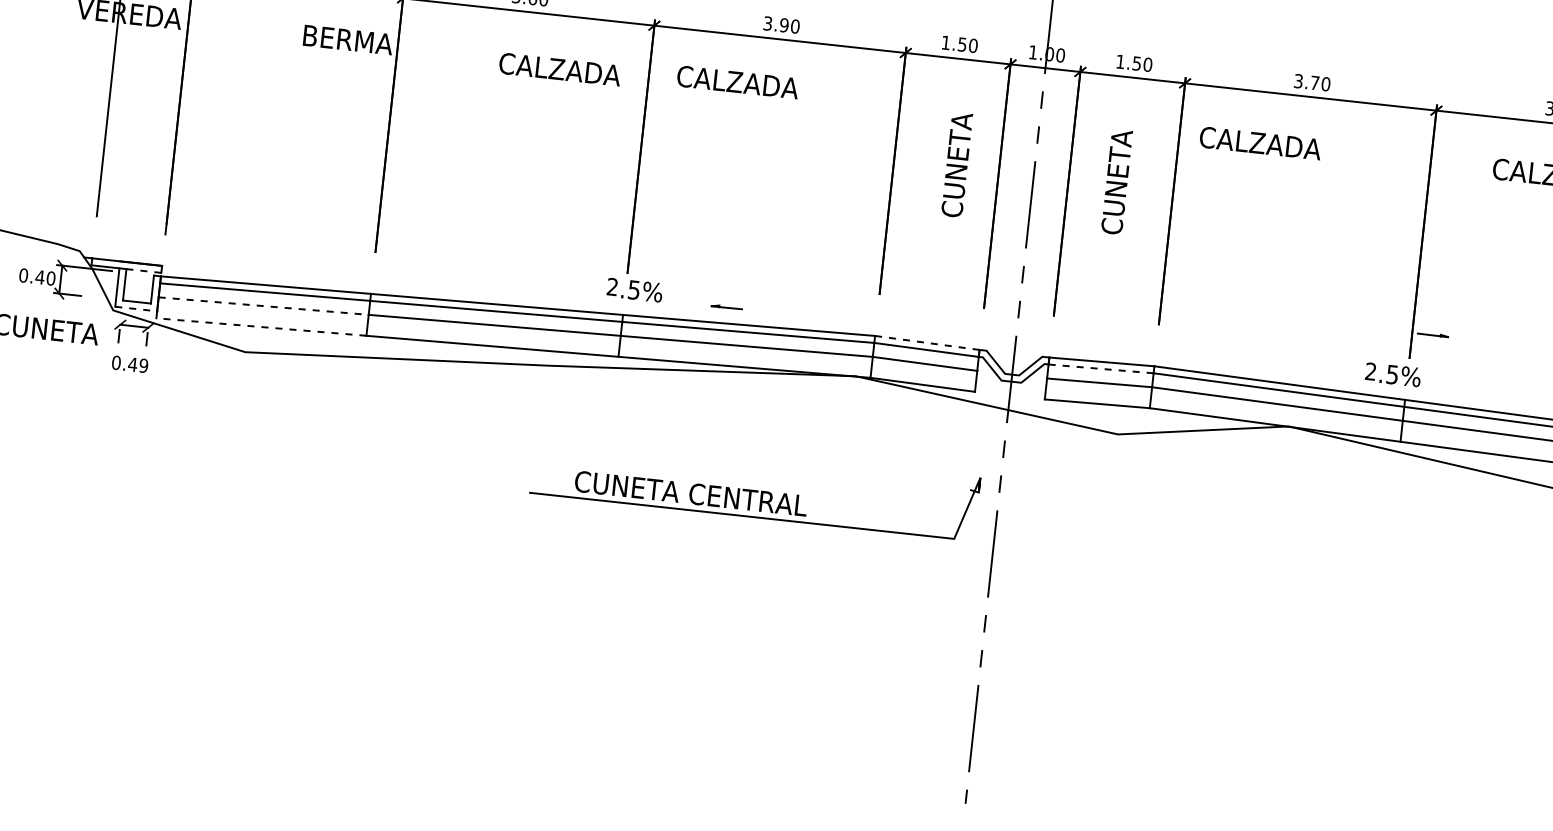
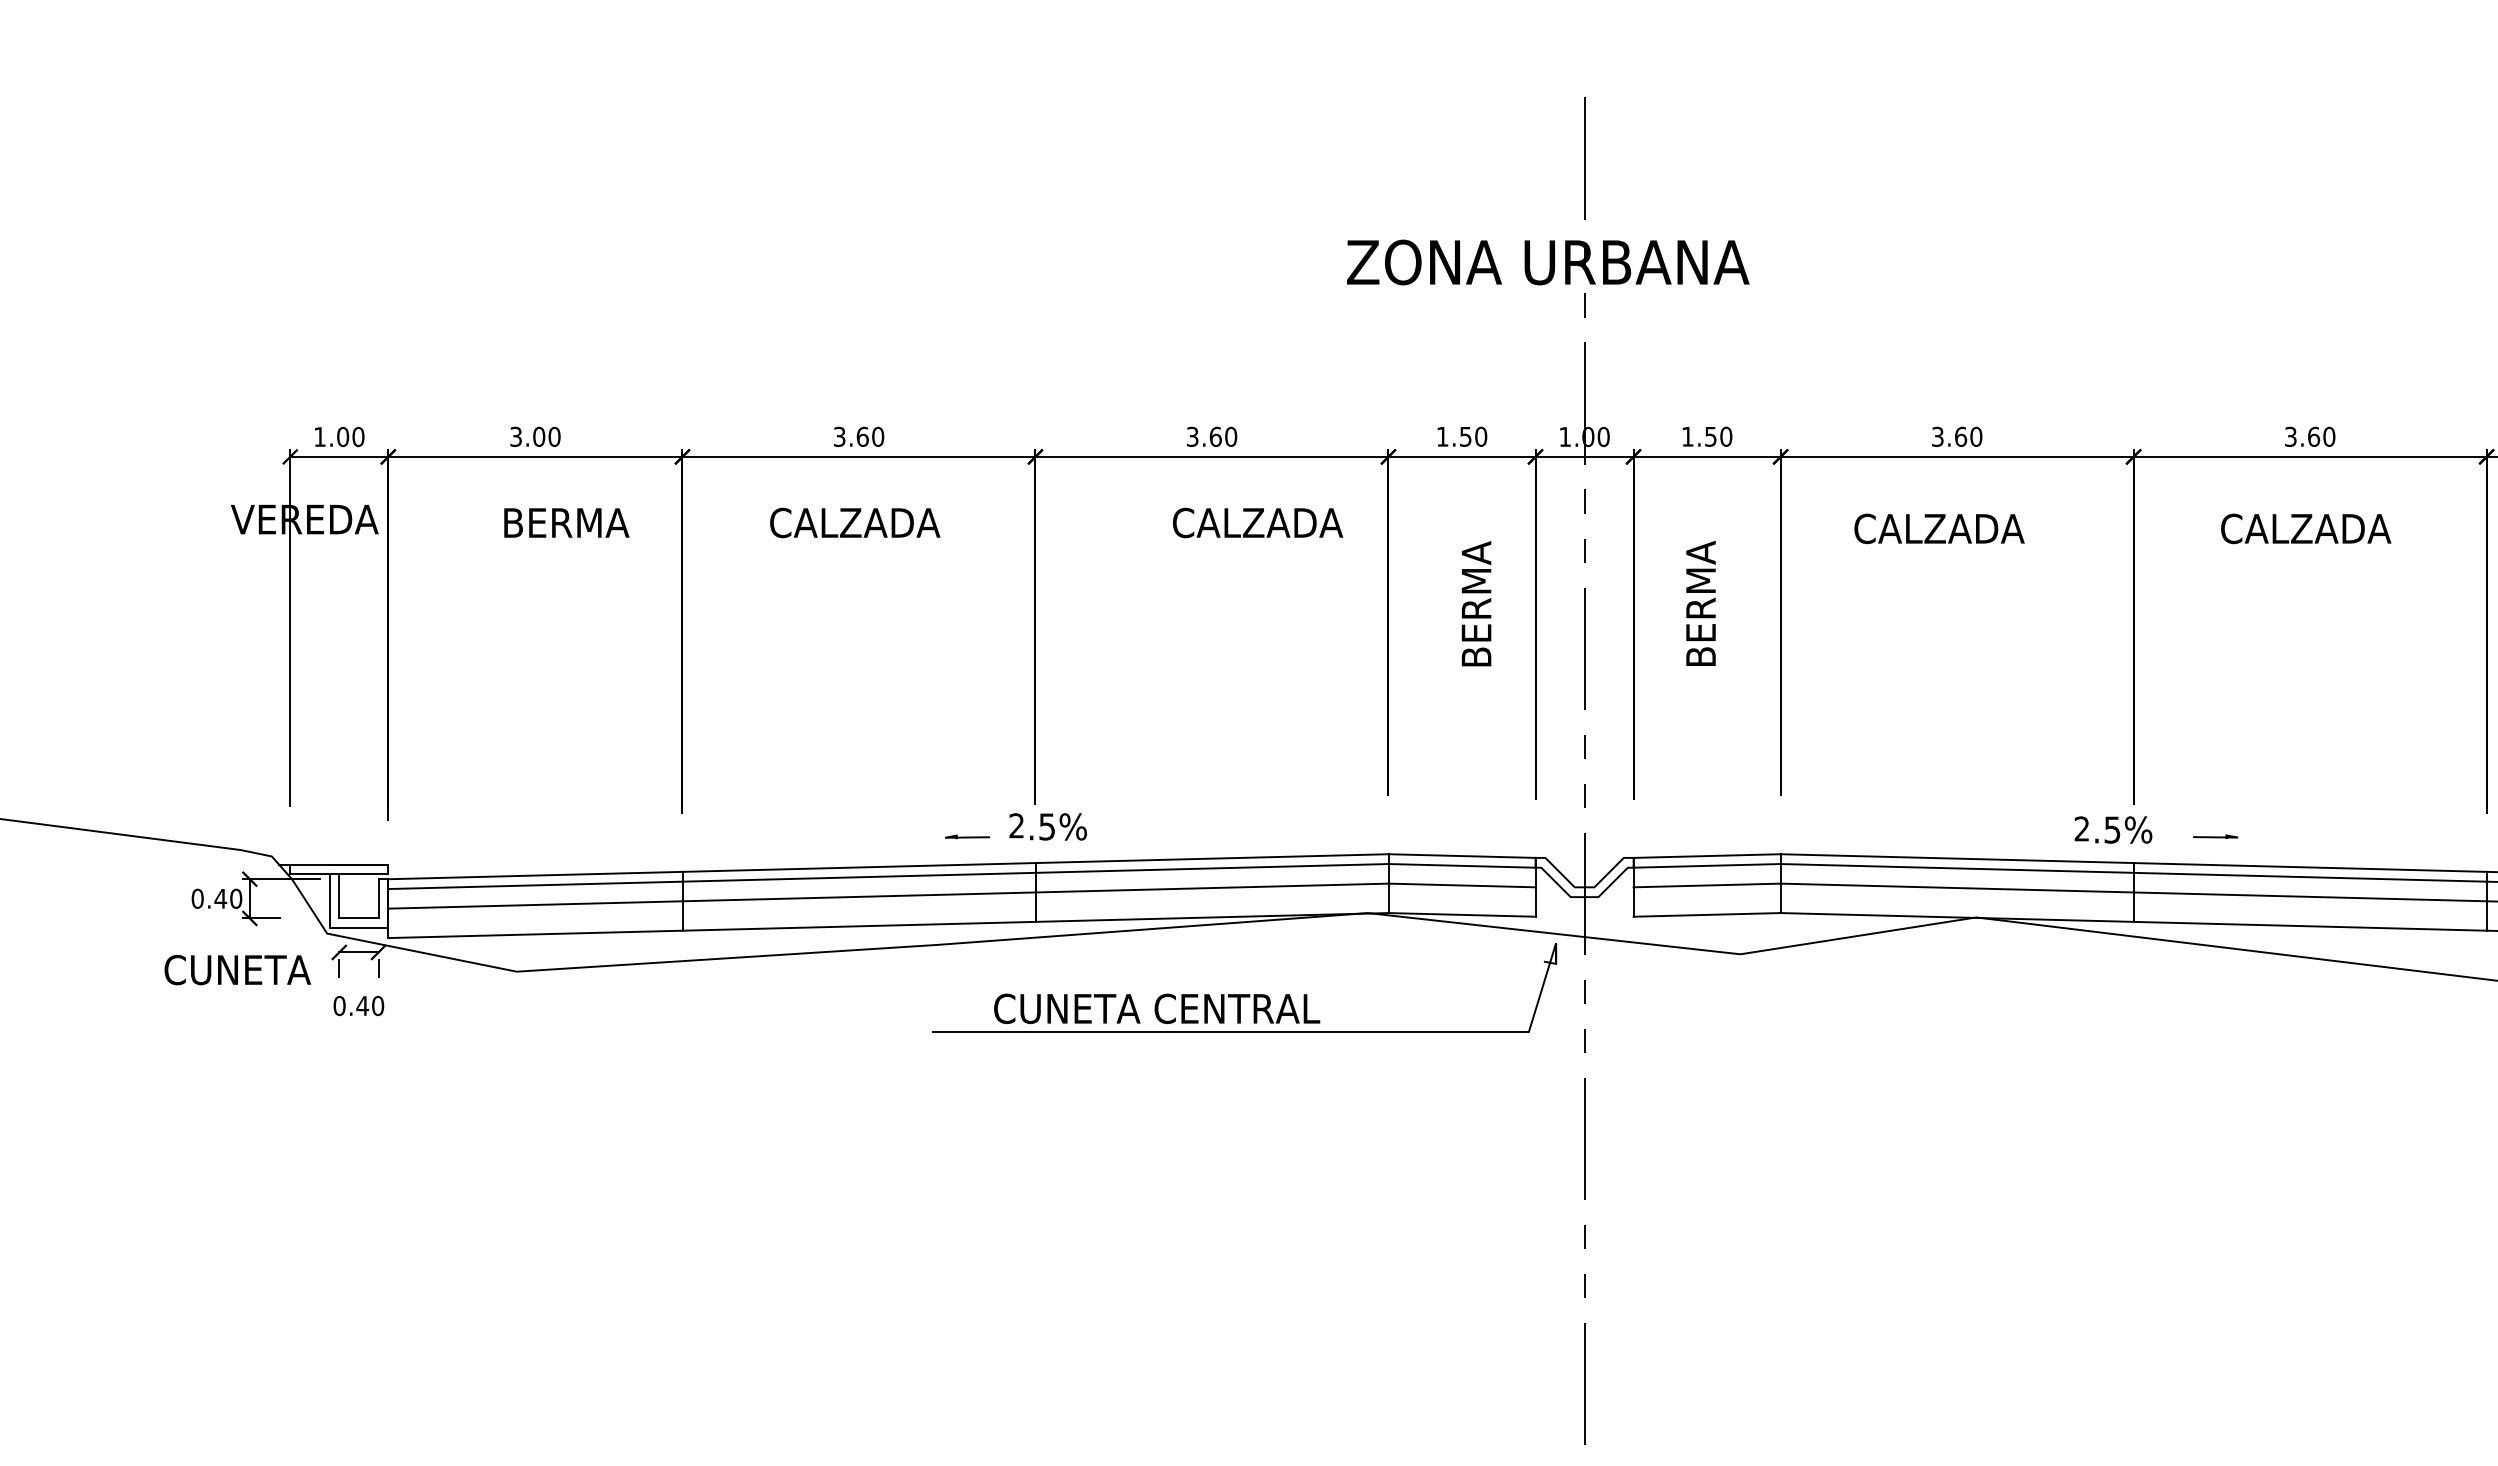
text: (784, 25) -> (1215, 436), 3.90 -> 3.60
text: (348, 39) -> (566, 522), moved
text: (560, 69) -> (855, 522), moved
text: (738, 82) -> (1258, 522), moved
text: (1315, 82) -> (1961, 436), 3.70 -> 3.60
text: (1260, 143) -> (1939, 528), moved
text: (957, 164) -> (1476, 604), CUNETA -> BERMA
text: (1116, 182) -> (1700, 604), CUNETA -> BERMA
line: (143, 271) -> (363, 874), dashed -> solid
line: (263, 305) -> (535, 904), dashed -> solid
line: (726, 307) -> (966, 836), moved
line: (136, 309) -> (359, 928), dashed -> solid
line: (260, 327) -> (534, 934), dashed -> solid
line: (1432, 334) -> (2215, 836), moved
line: (927, 343) -> (1462, 856), dashed -> solid
text: (144, 366) -> (378, 1006), 0.49 -> 0.40
line: (1101, 368) -> (1707, 865), dashed -> solid
part: (754, 490) -> (1244, 994), moved

